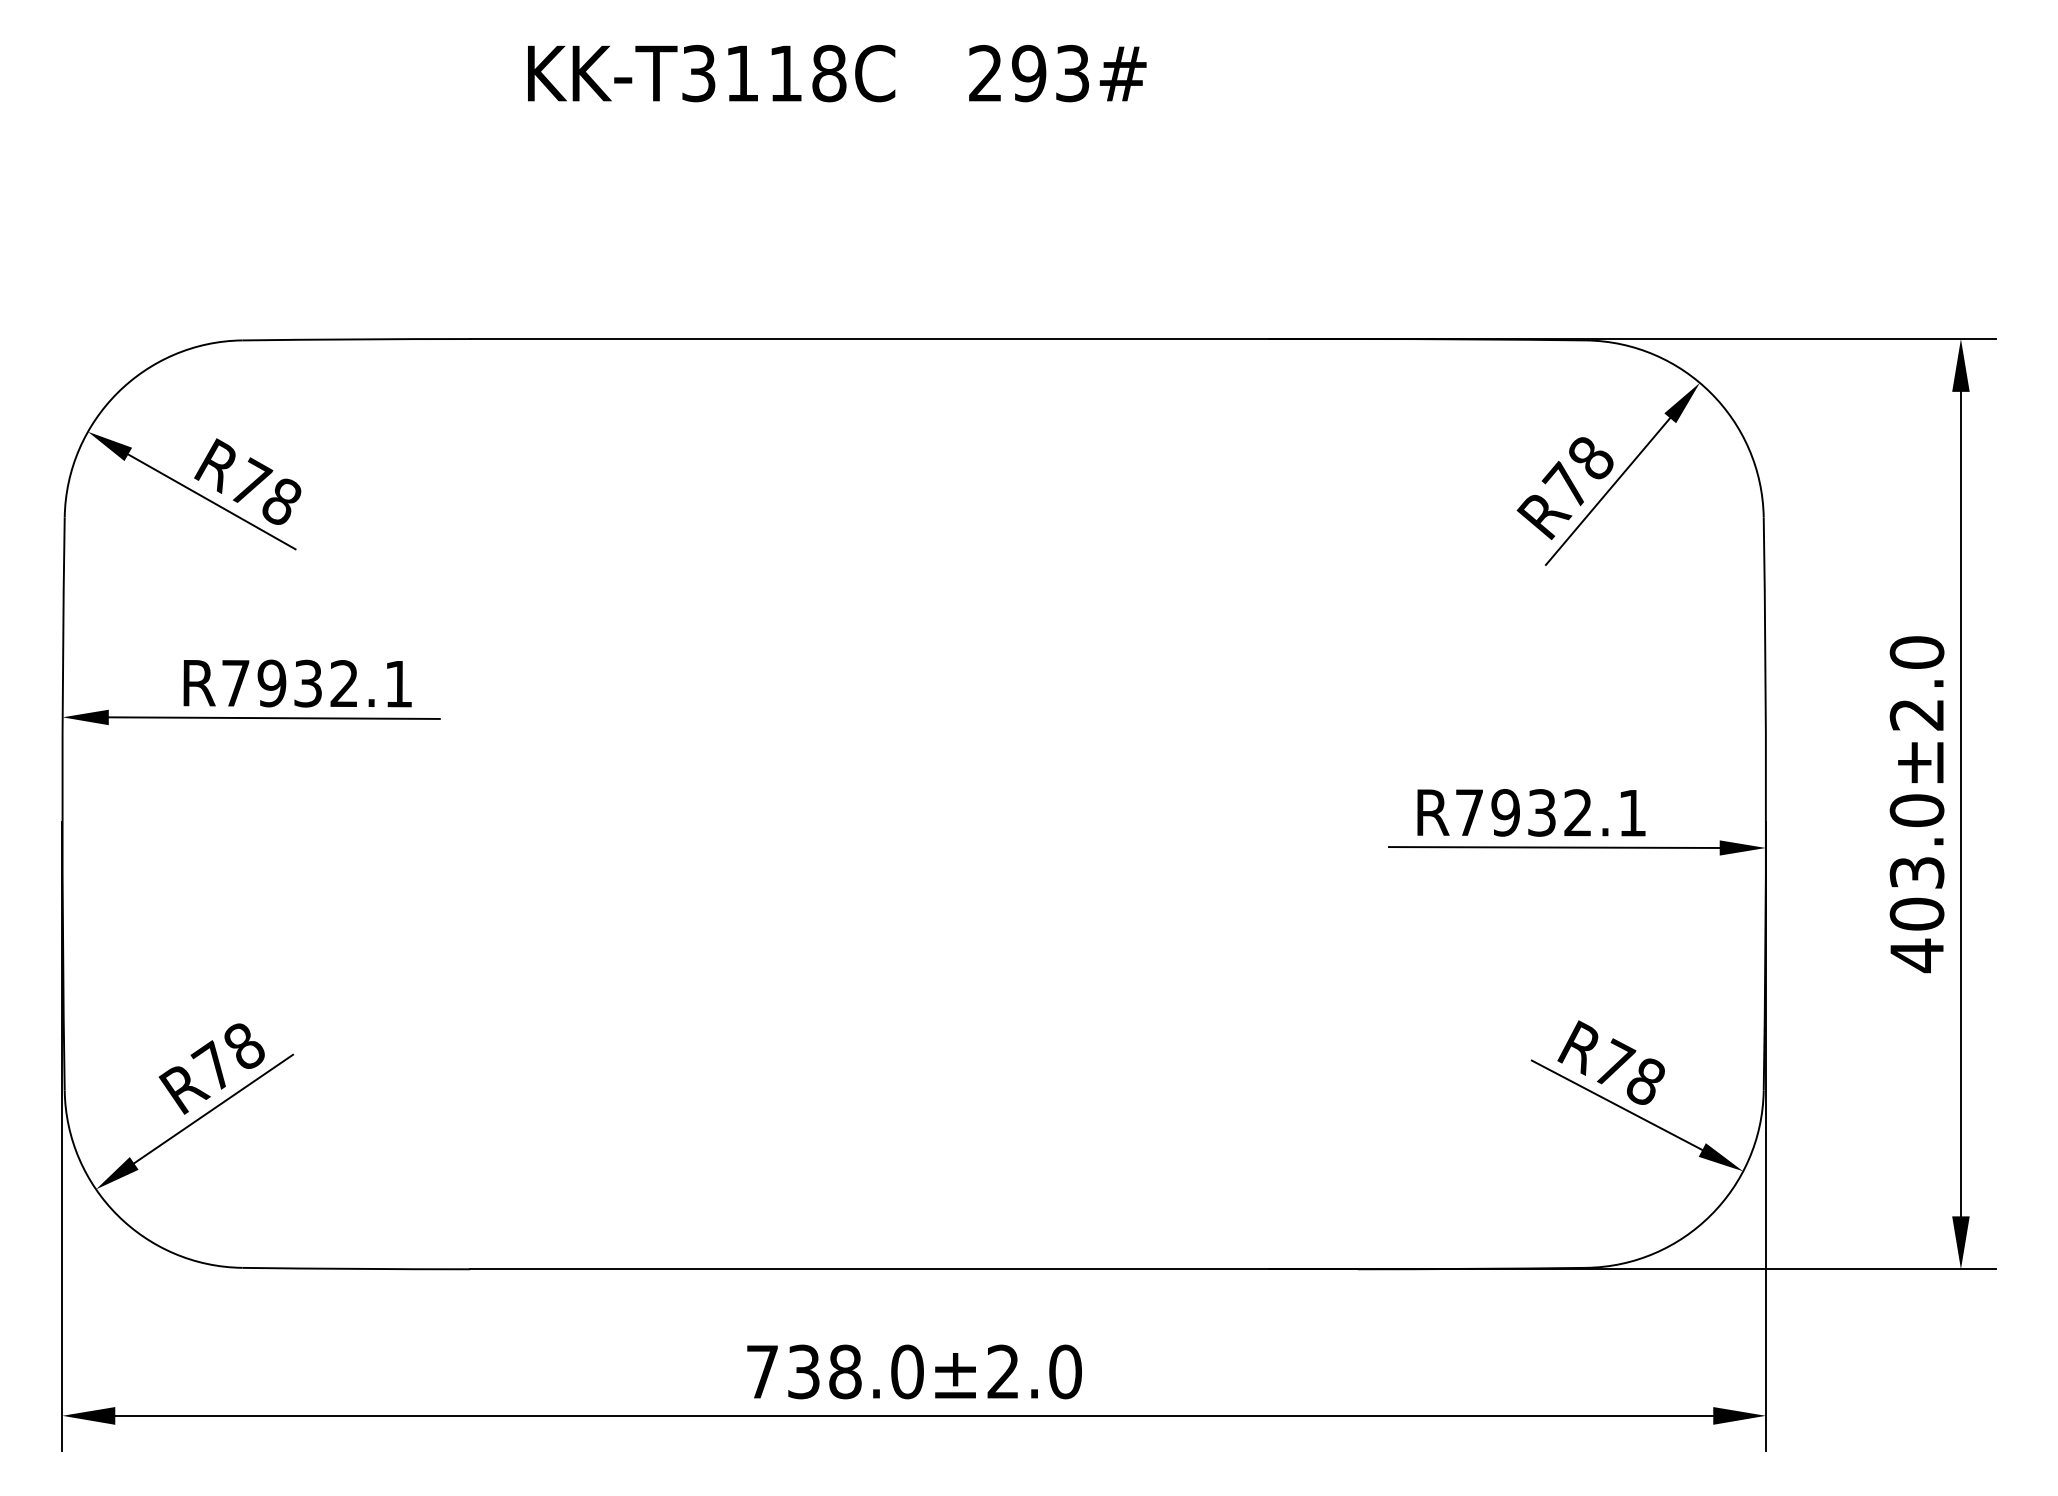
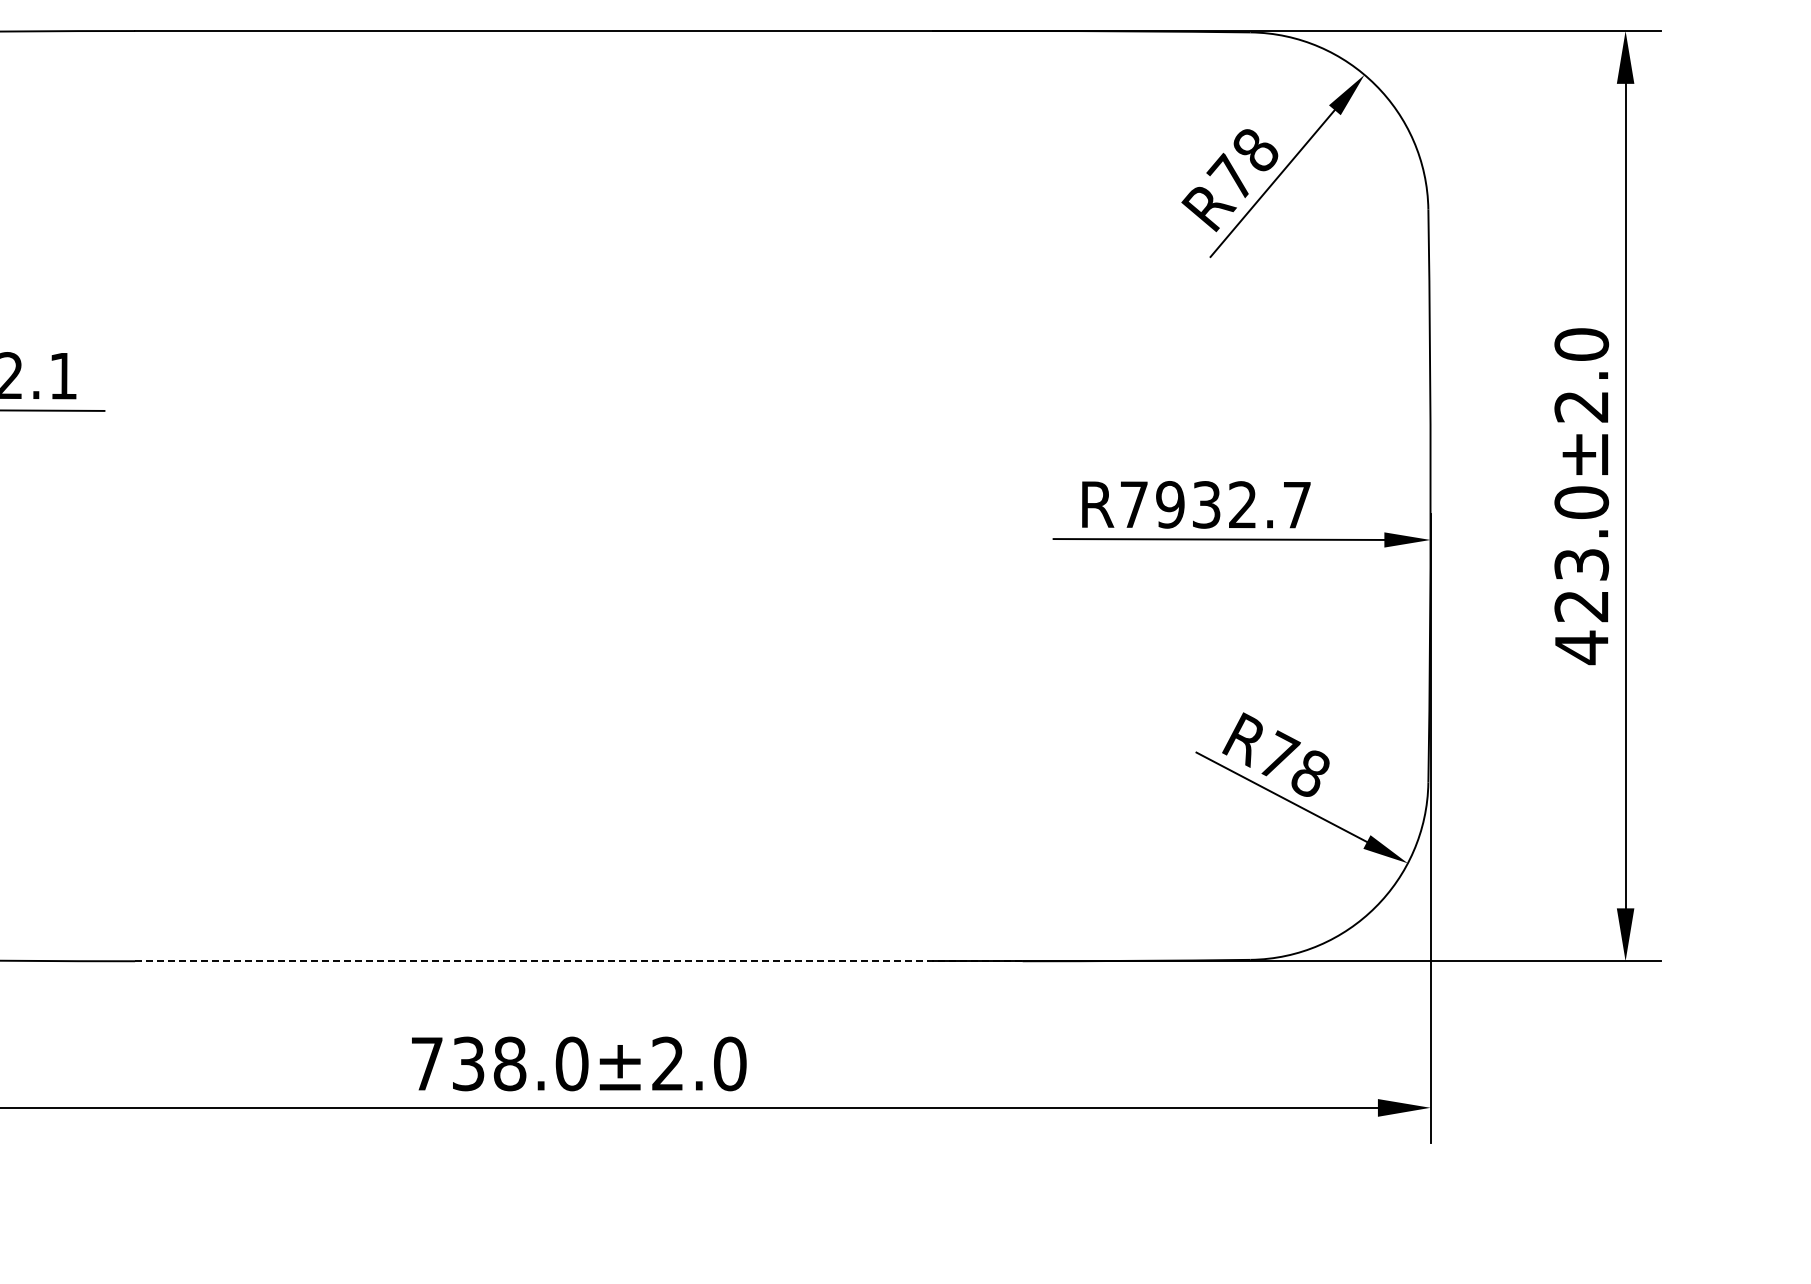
text: (1632, 813) -> (1297, 505), R7932.1 -> R7932.7
text: (1916, 913) -> (1581, 605), 403.0±2.0 -> 423.0±2.0
line: (914, 1269) -> (579, 961), solid -> dashed

